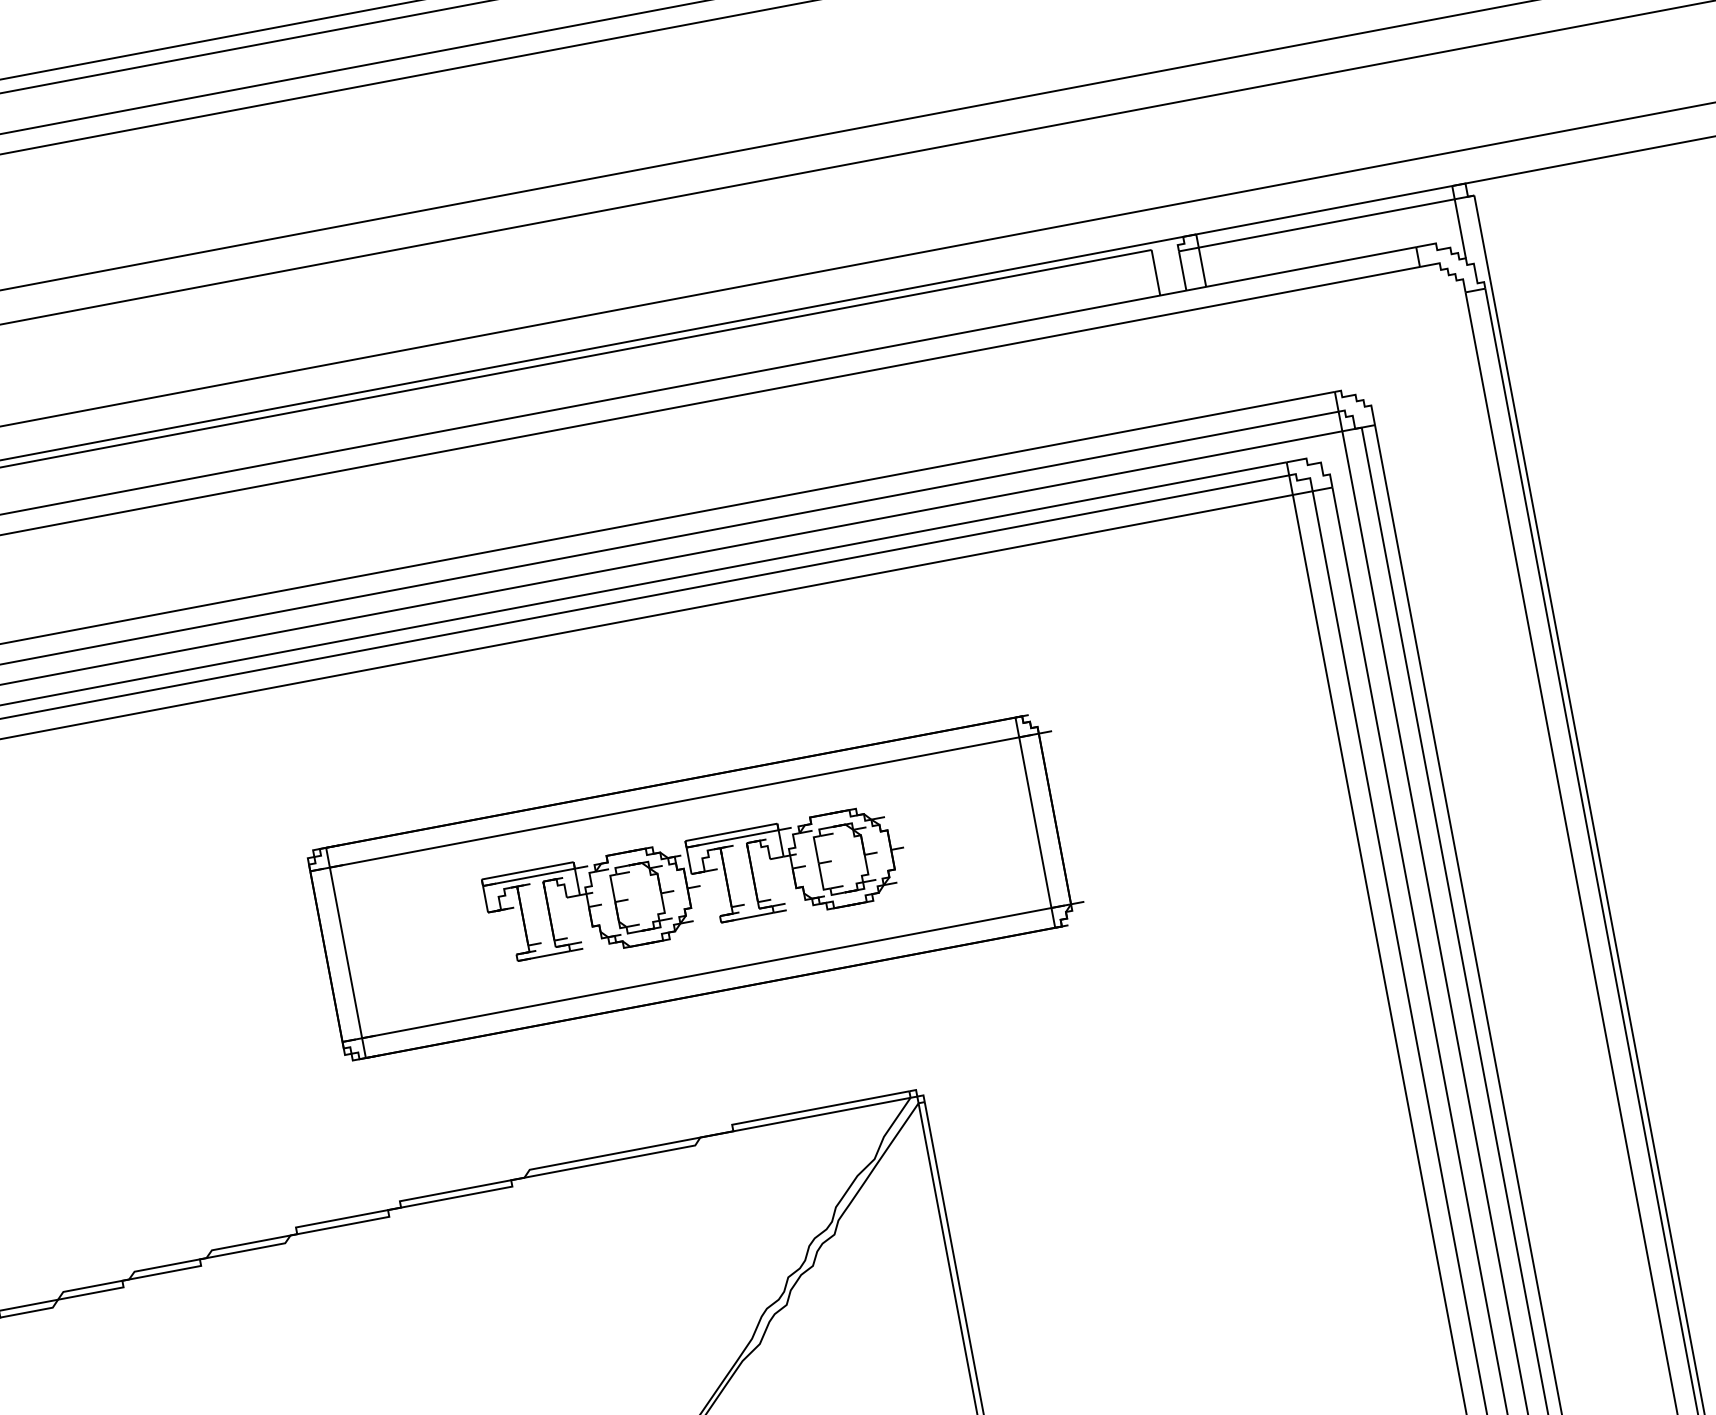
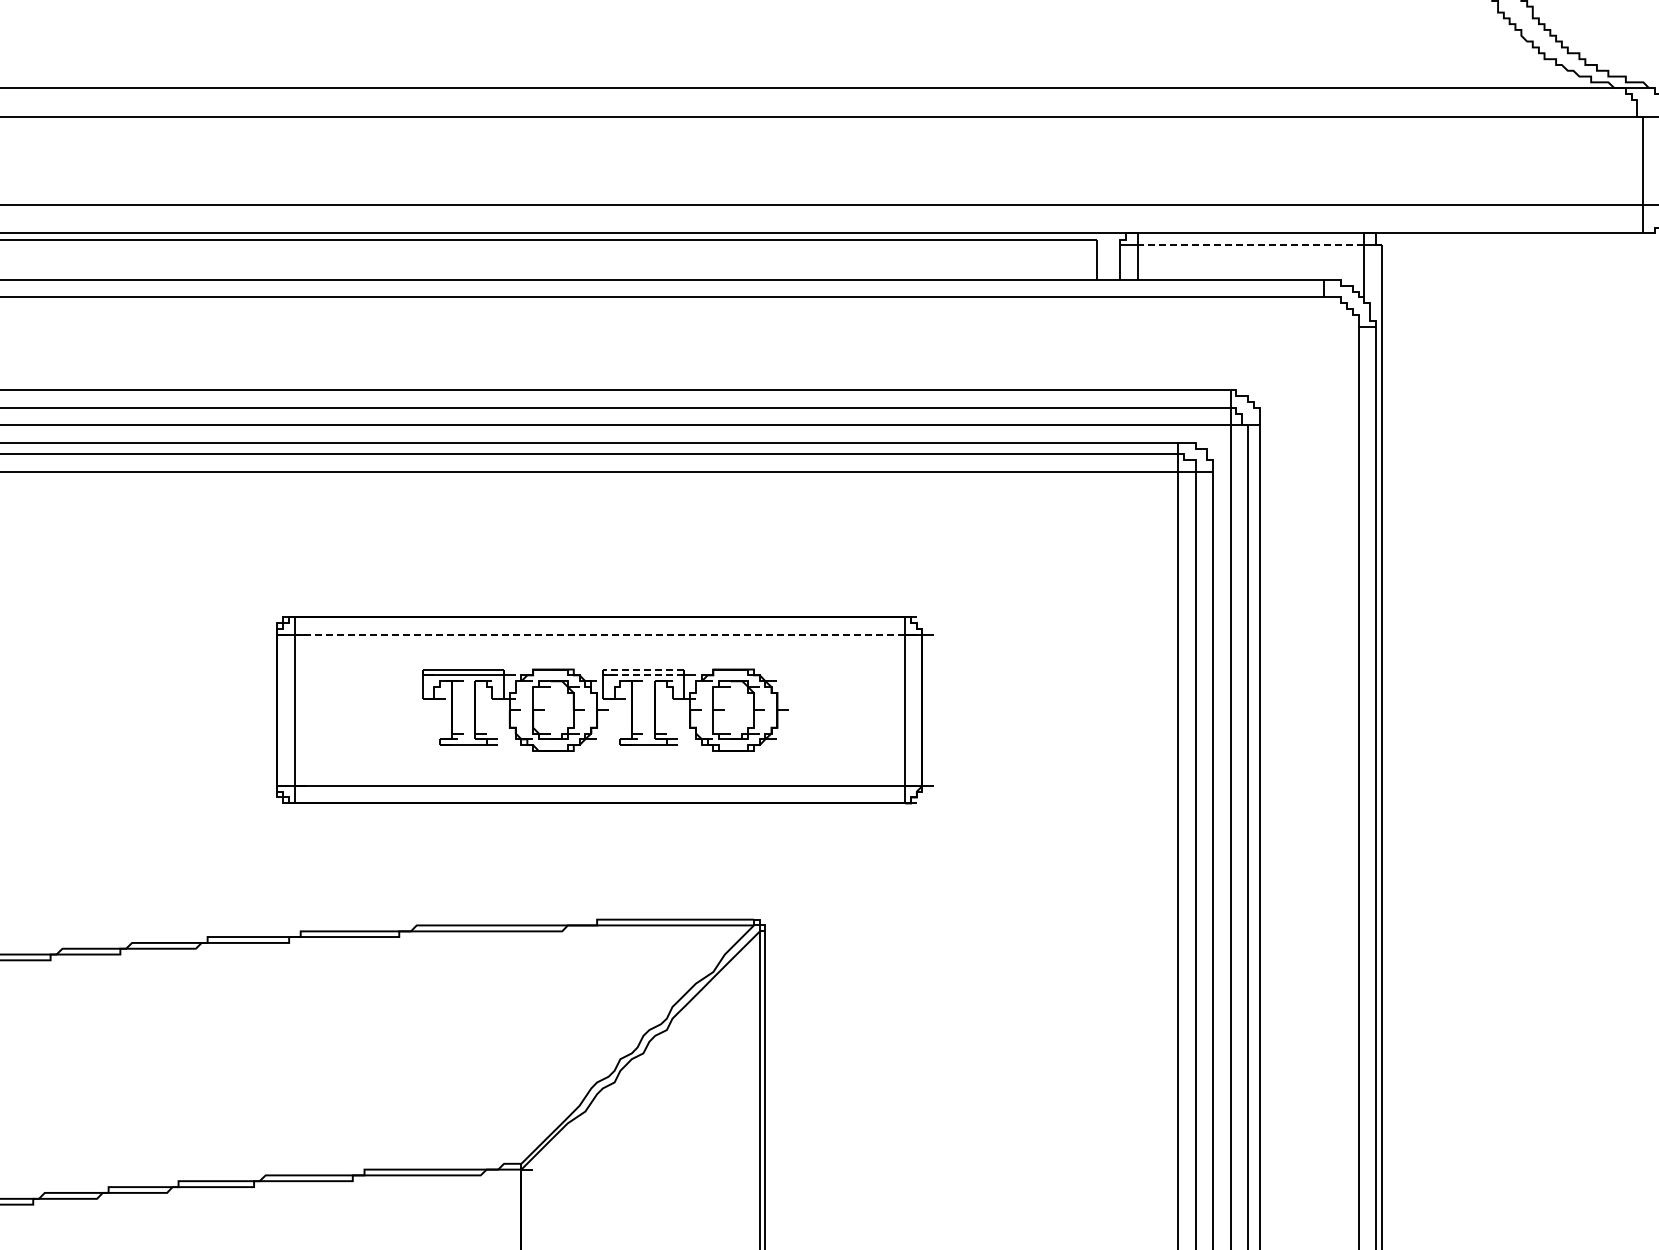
line: (1326, 223) -> (1250, 245), solid -> dashed
line: (674, 802) -> (599, 634), solid -> dashed
line: (731, 832) -> (643, 669), solid -> dashed
line: (732, 839) -> (643, 675), solid -> dashed

